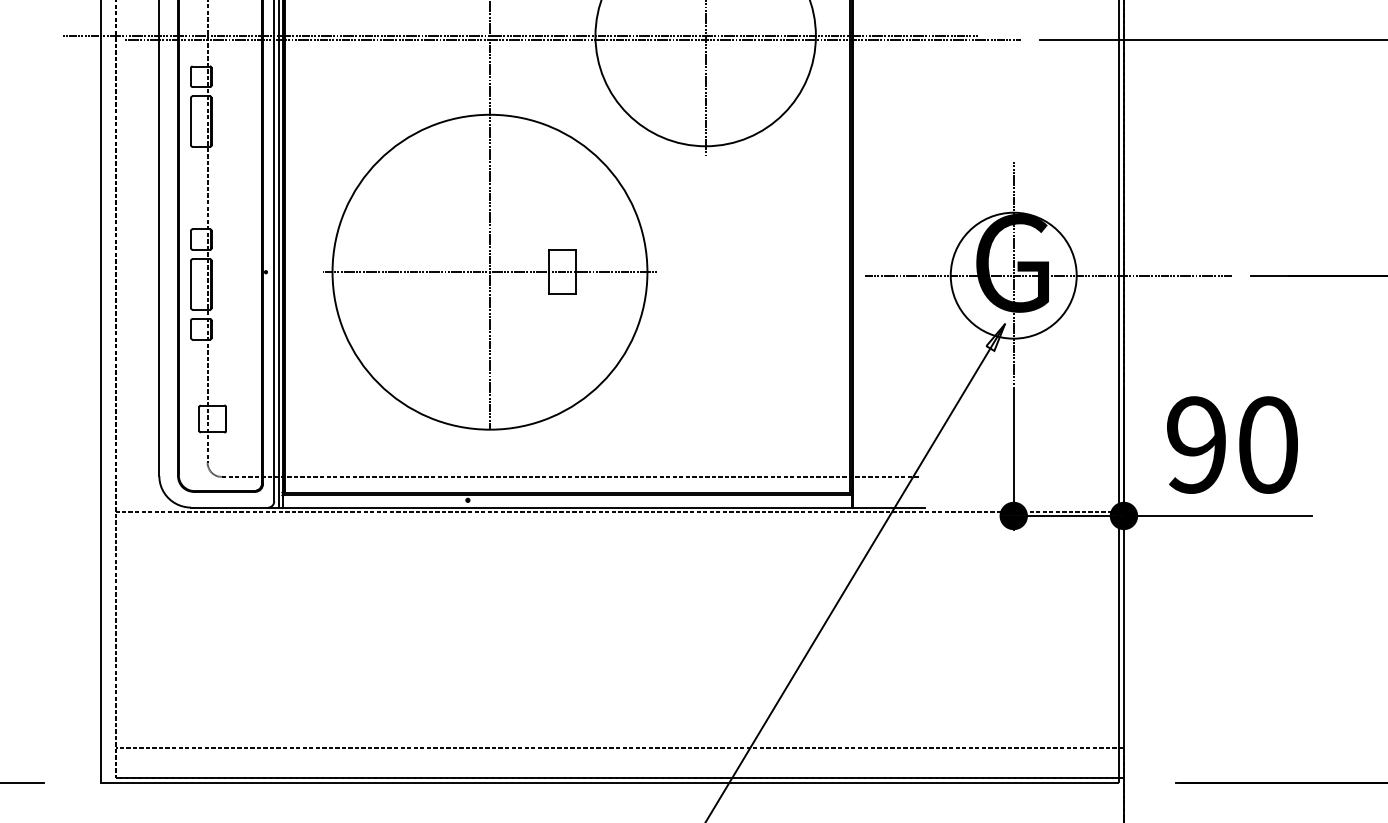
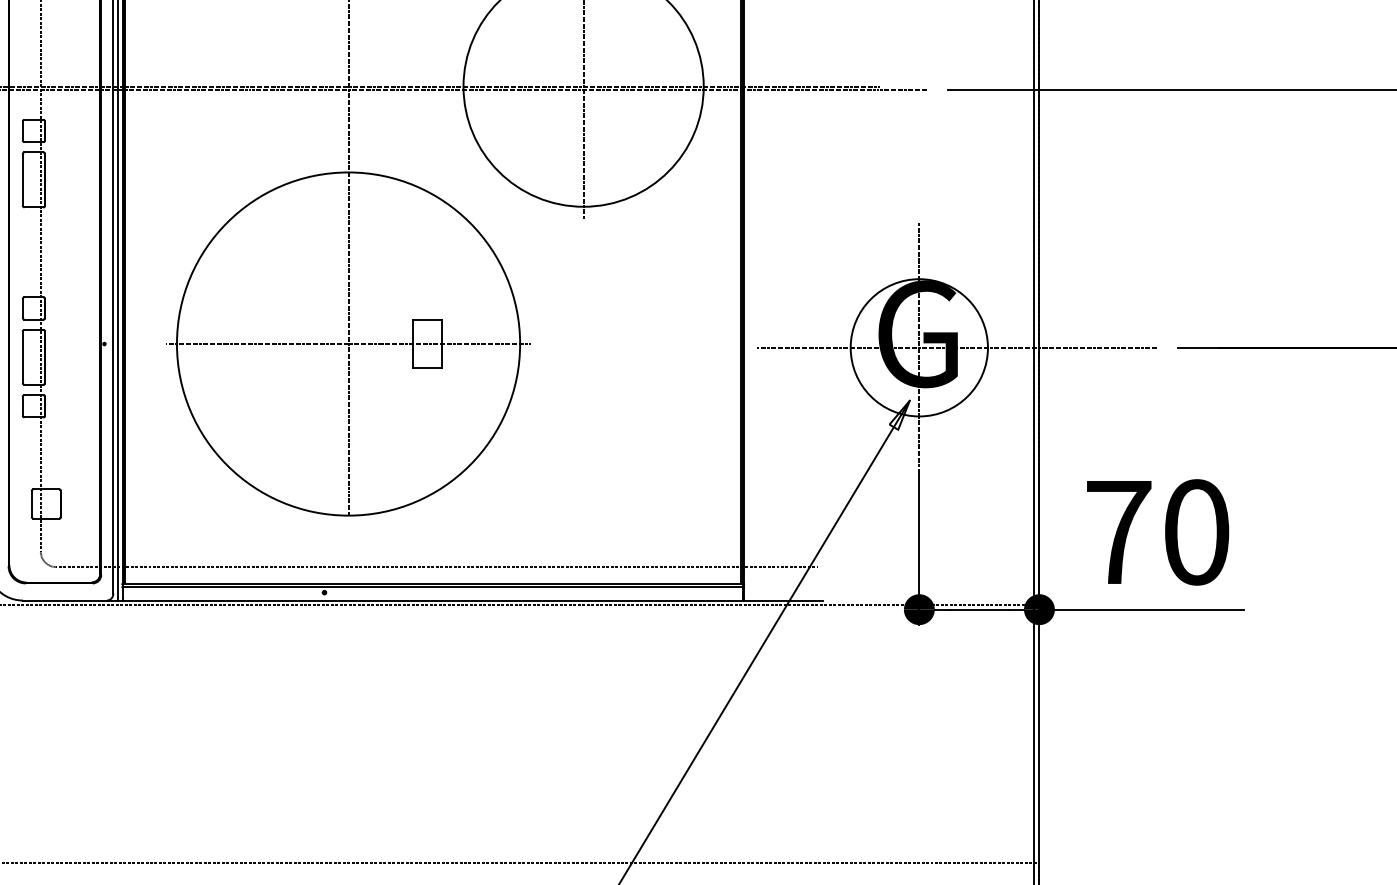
text: (1196, 444) -> (1118, 531), 90 -> 70

